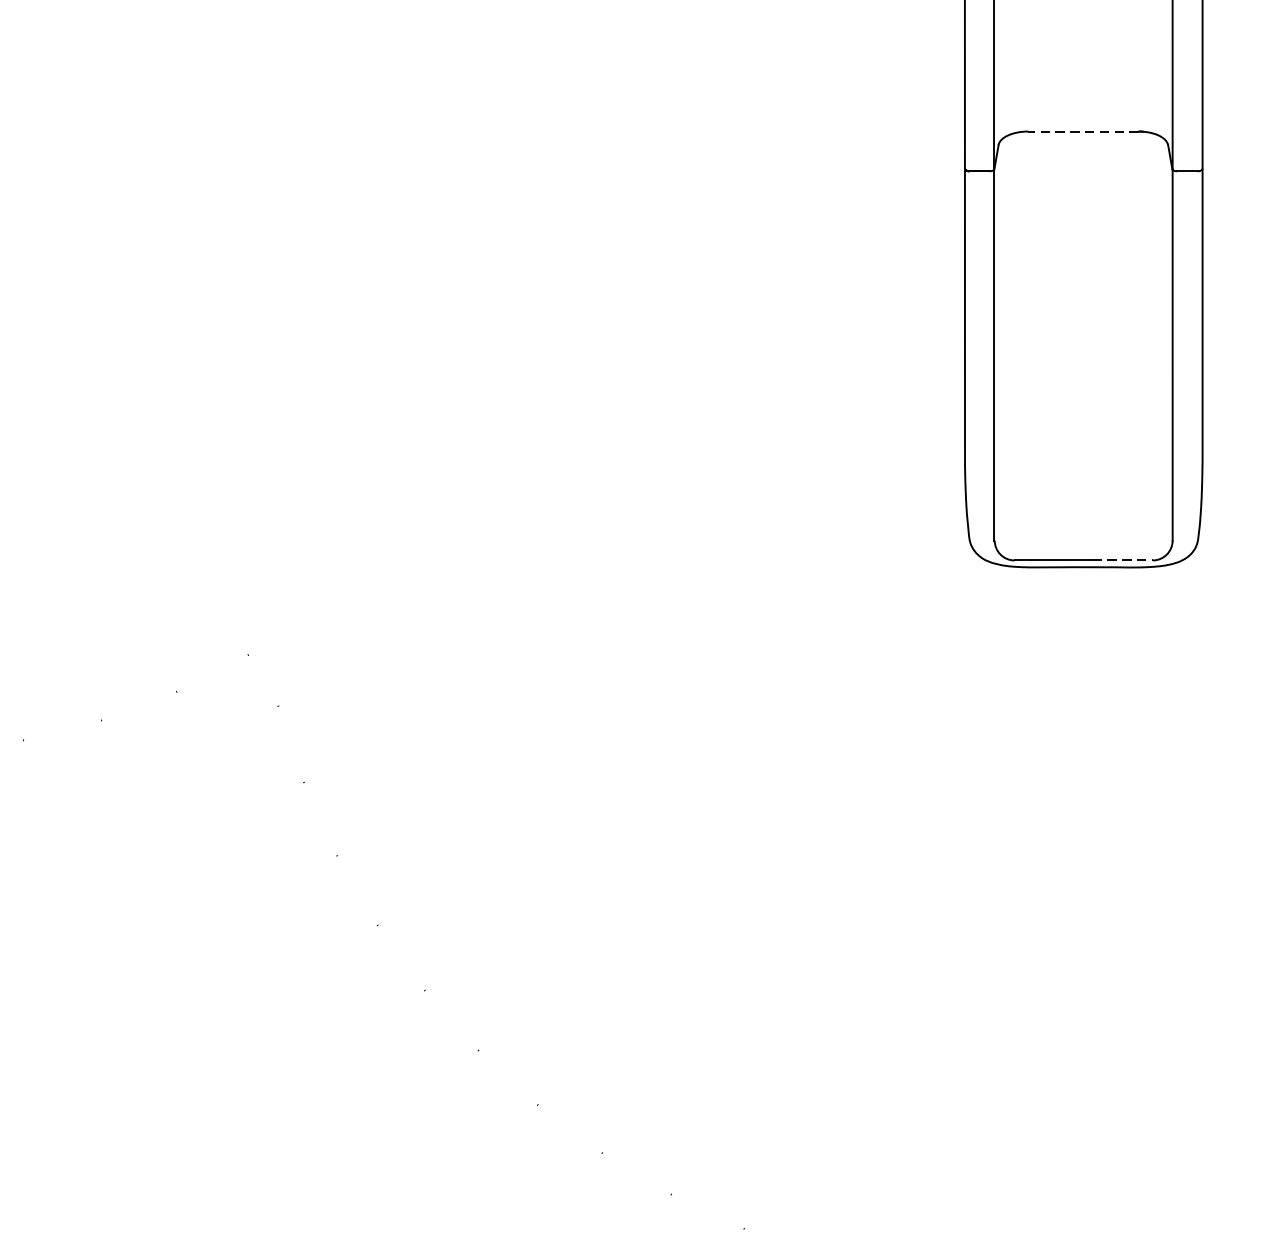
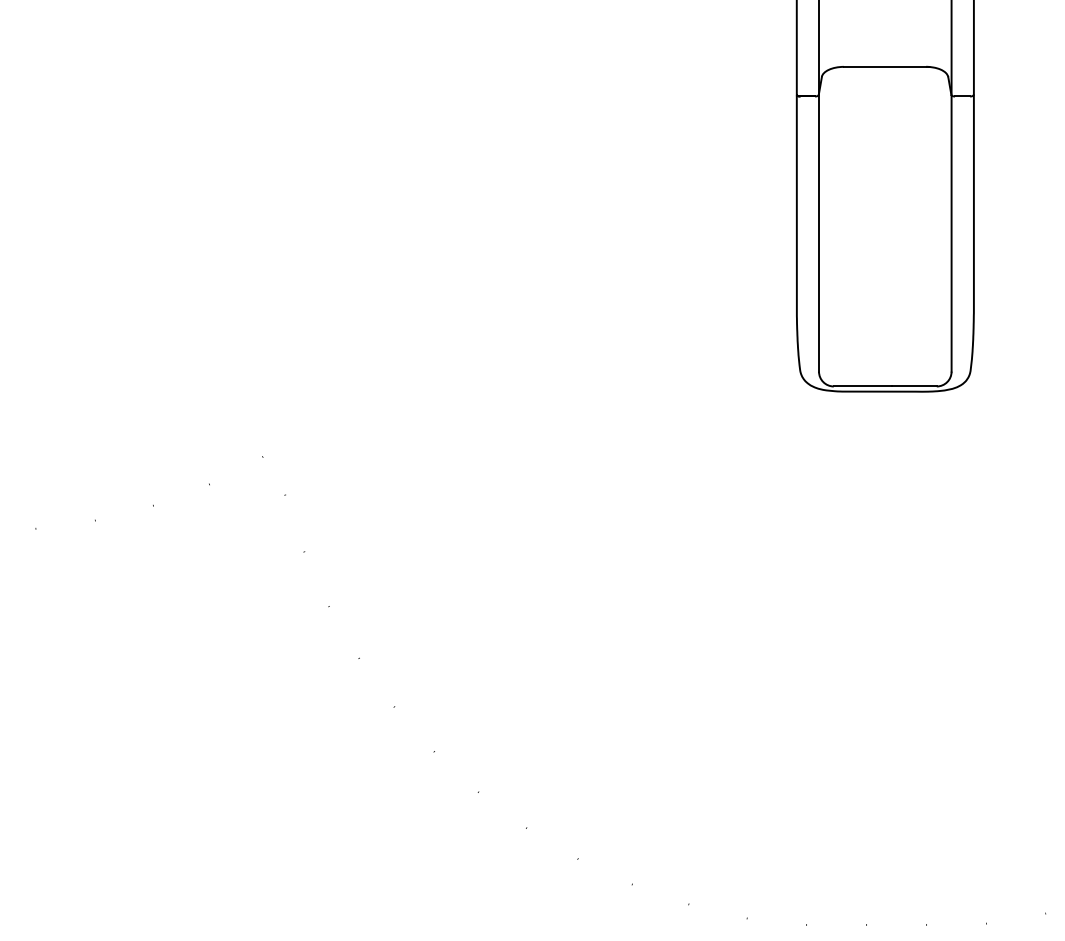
line: (1082, 131) -> (884, 66), dashed -> solid
line: (1122, 560) -> (914, 386), dashed -> solid

